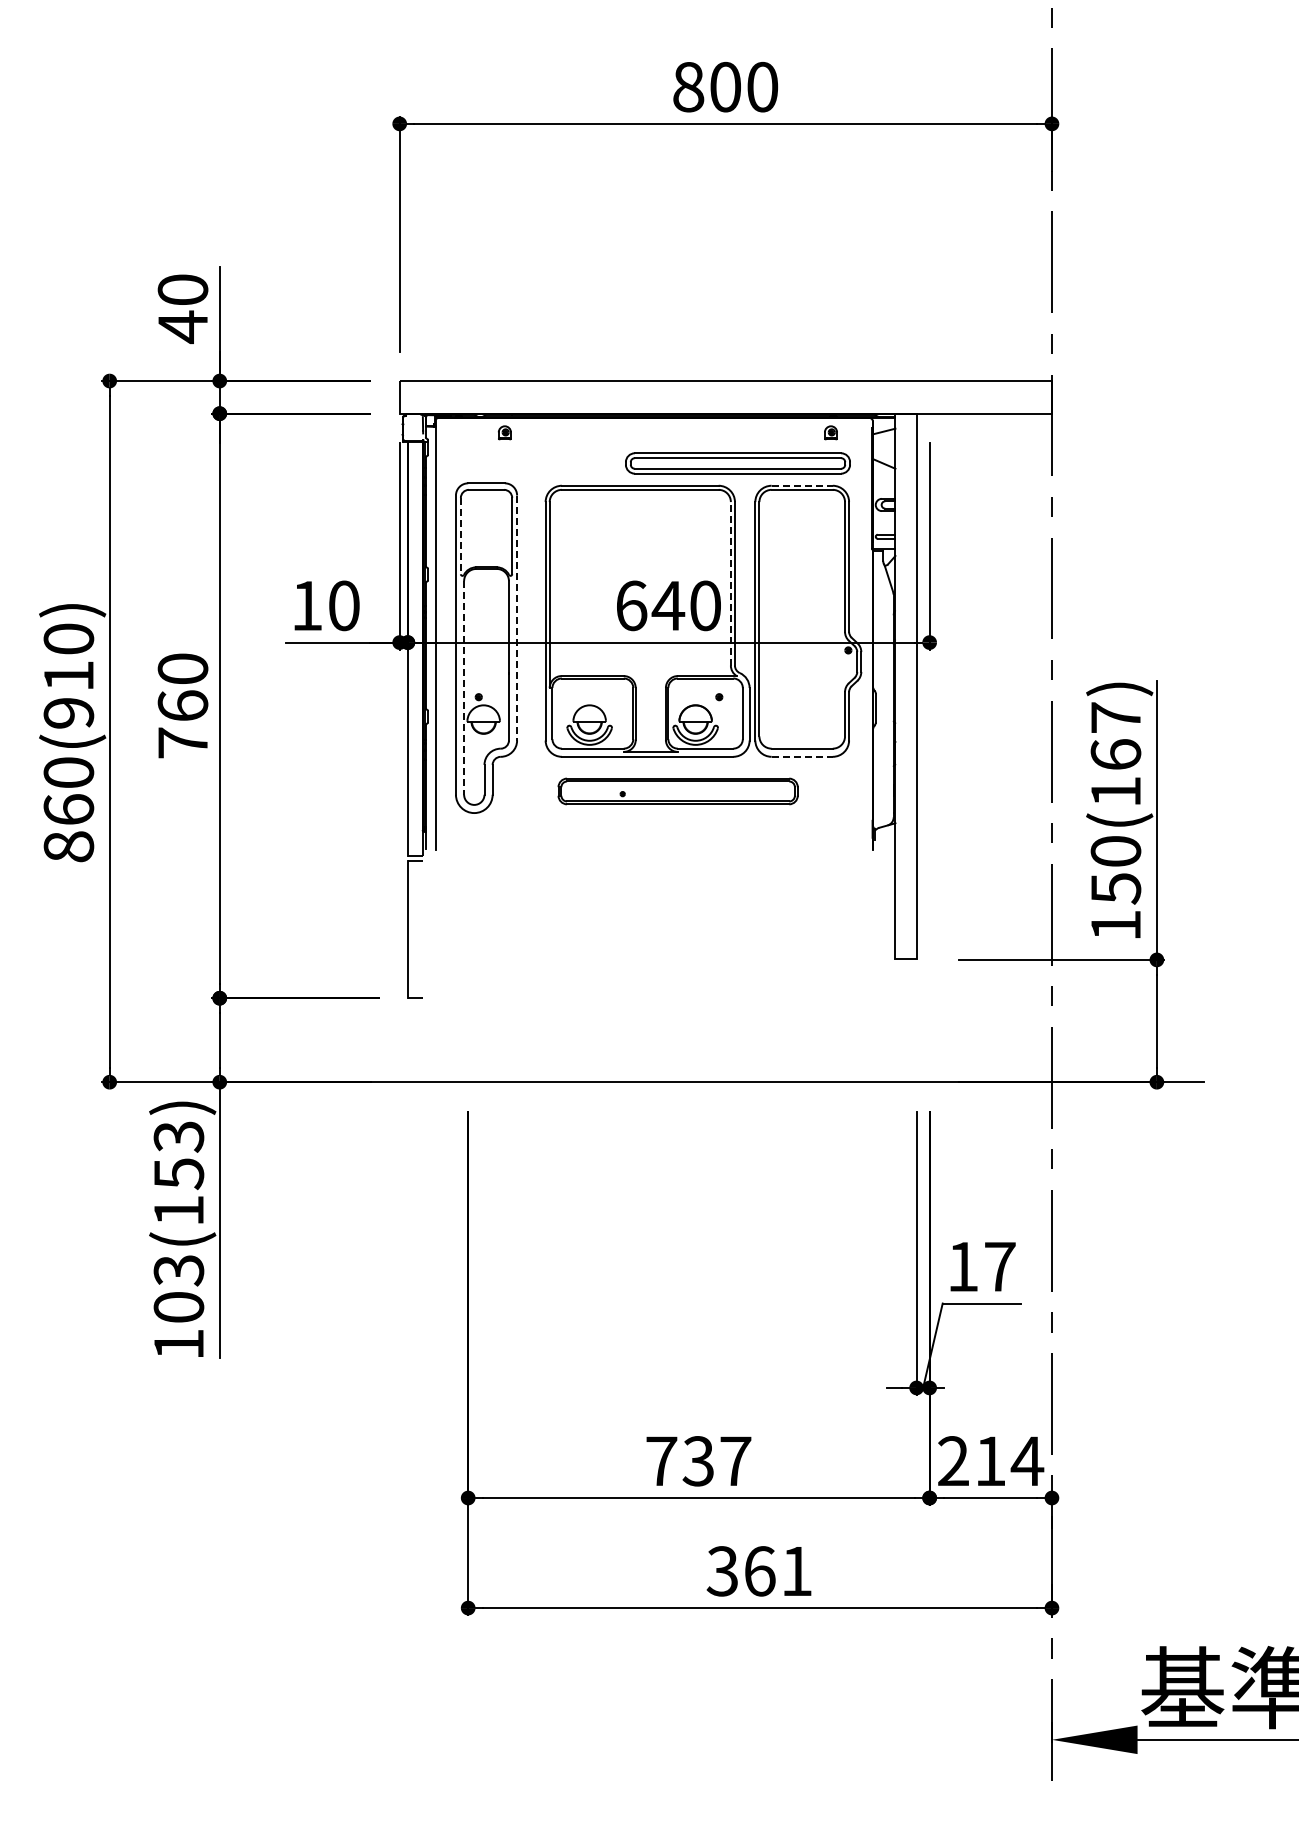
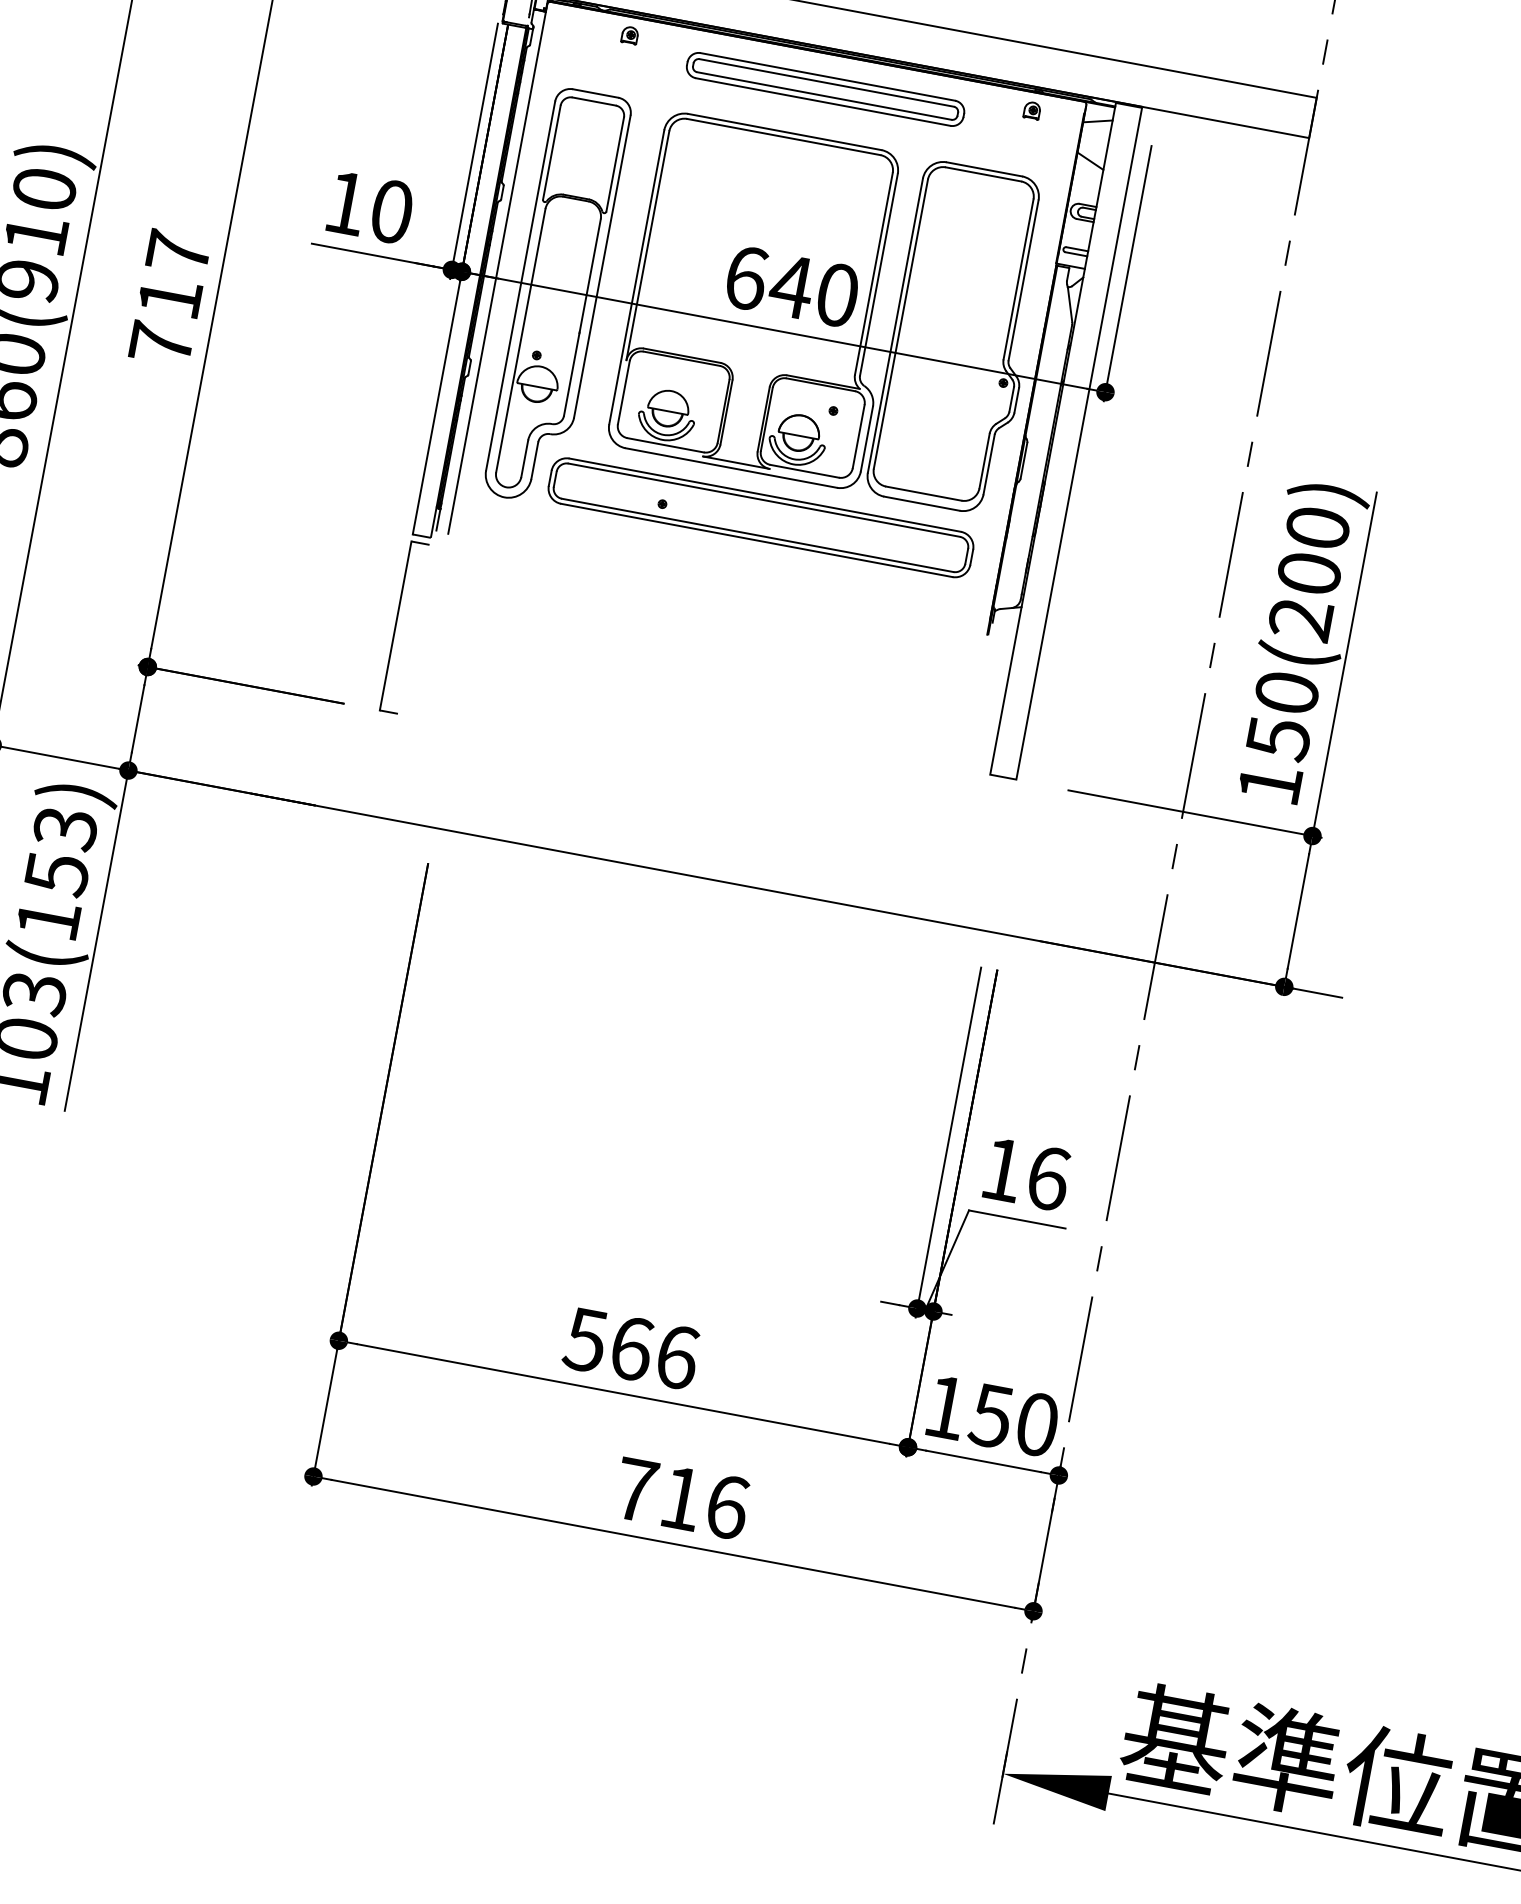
part: (737, 463) -> (824, 89), moved
line: (802, 485) -> (984, 169), dashed -> solid
line: (460, 536) -> (551, 153), dashed -> solid
line: (730, 583) -> (873, 273), dashed -> solid
line: (517, 618) -> (602, 267), dashed -> solid
text: (182, 686) -> (173, 273), 760 -> 717
line: (464, 687) -> (521, 340), dashed -> solid
text: (1115, 754) -> (1308, 573), 150(167) -> 150(200)
line: (802, 756) -> (922, 503), dashed -> solid
part: (677, 791) -> (760, 517), size x1.43
text: (1000, 1266) -> (1048, 1178), 17 -> 16
text: (698, 1461) -> (631, 1348), 737 -> 566
text: (991, 1461) -> (992, 1416), 214 -> 150
text: (759, 1571) -> (681, 1498), 361 -> 716

